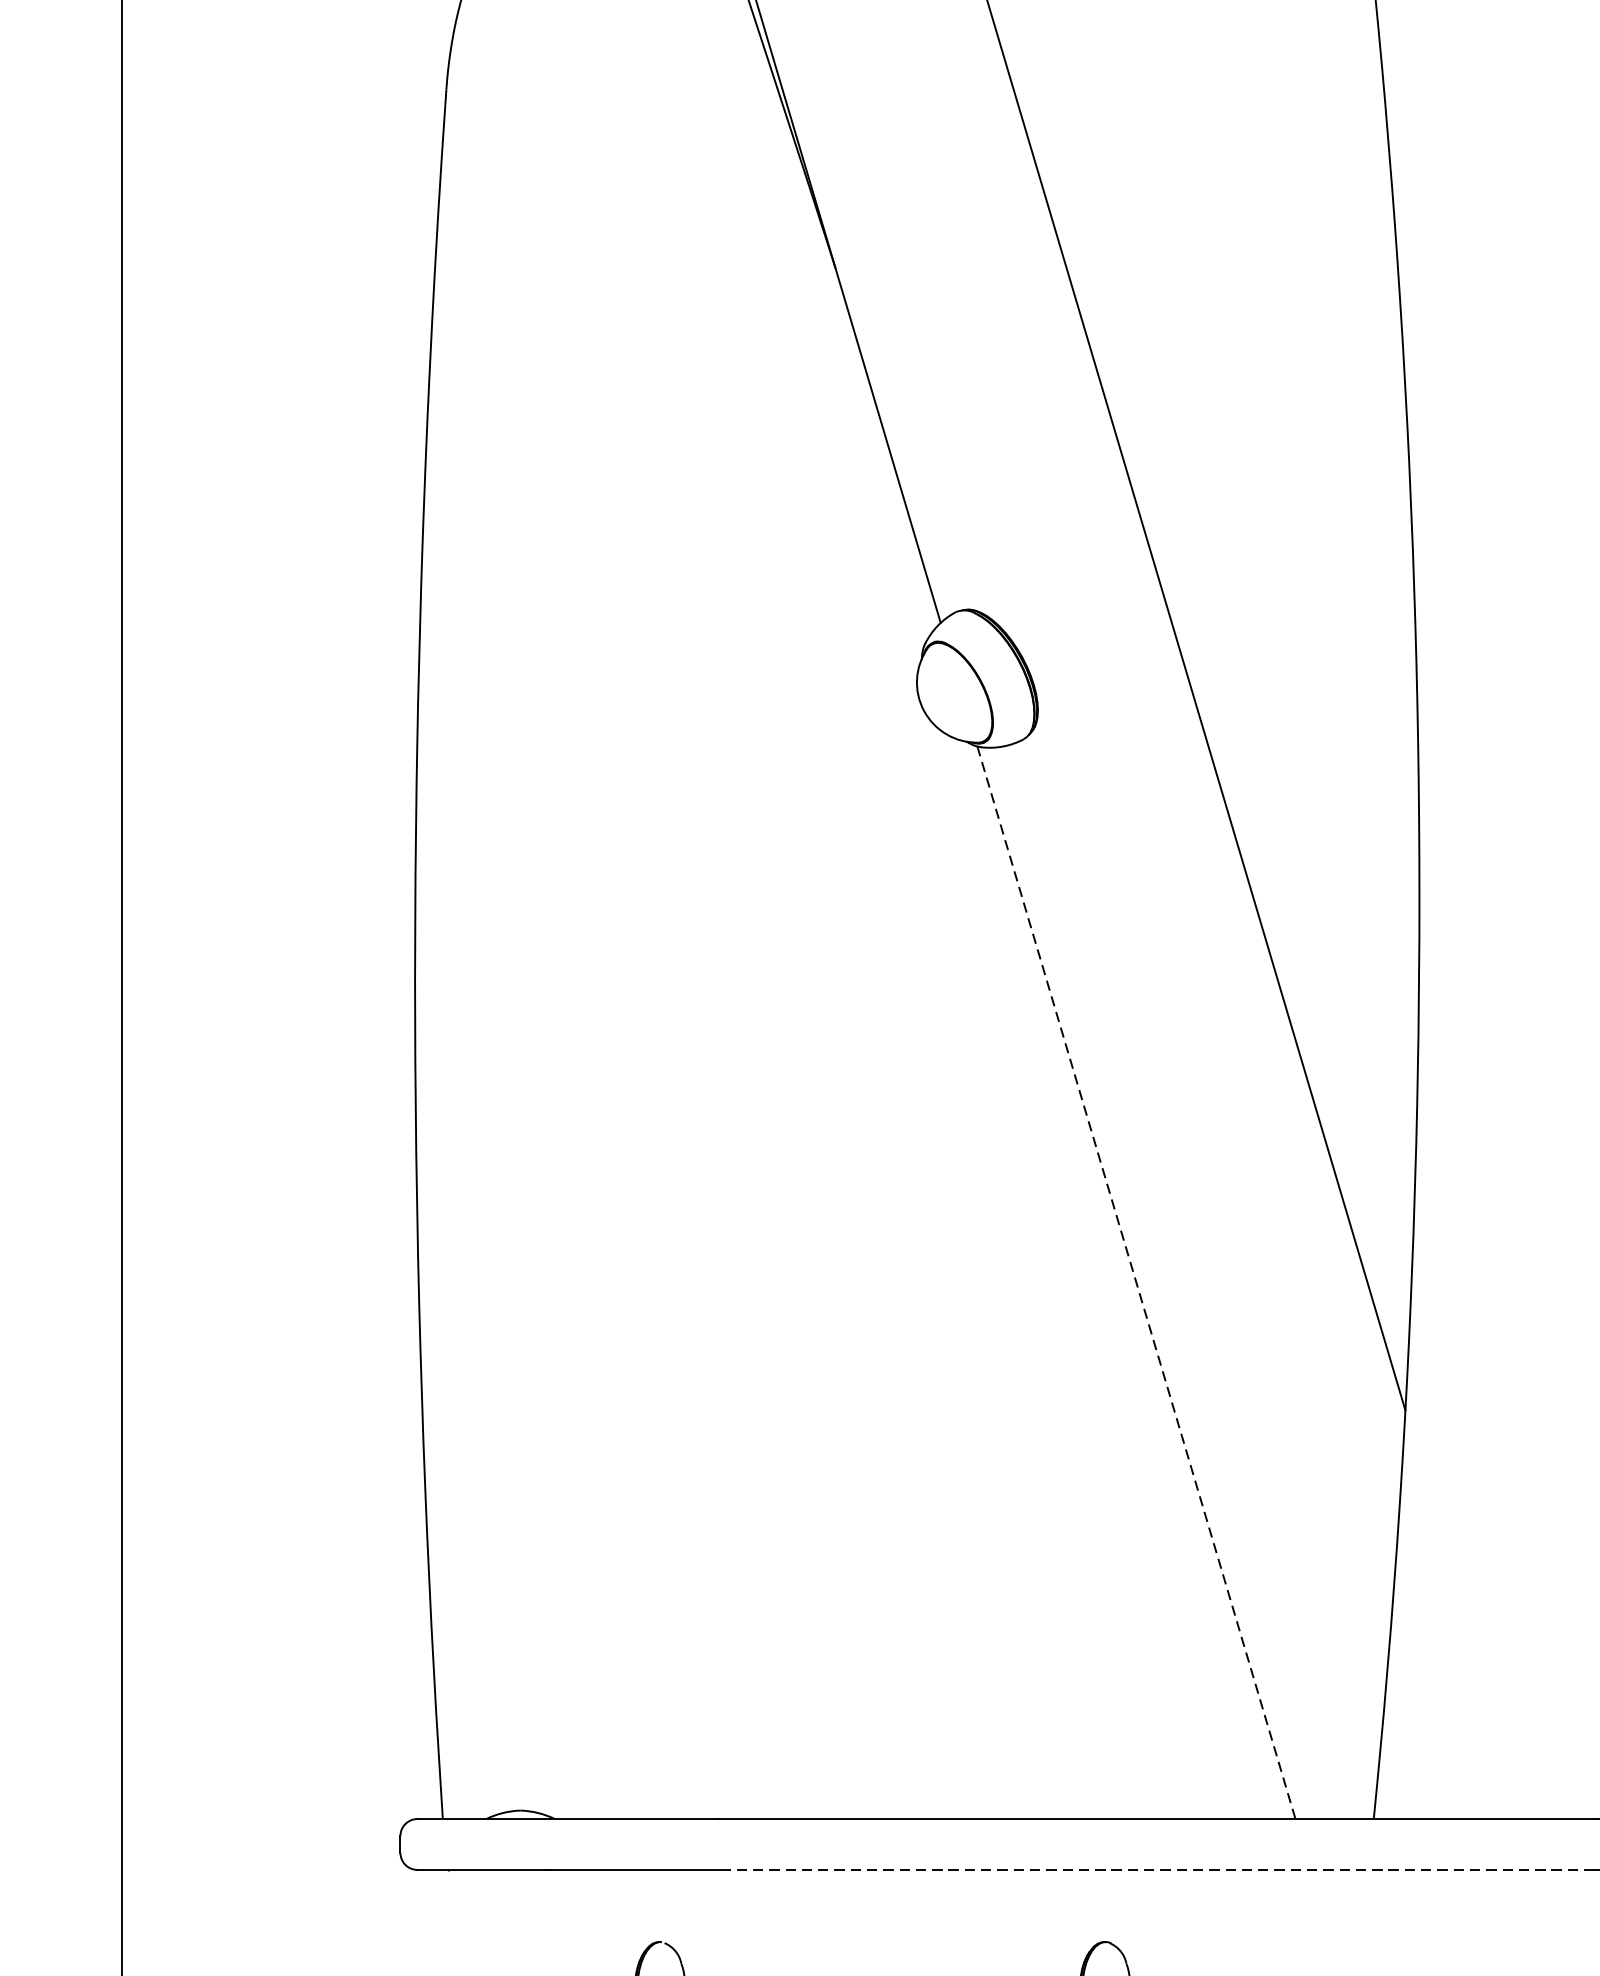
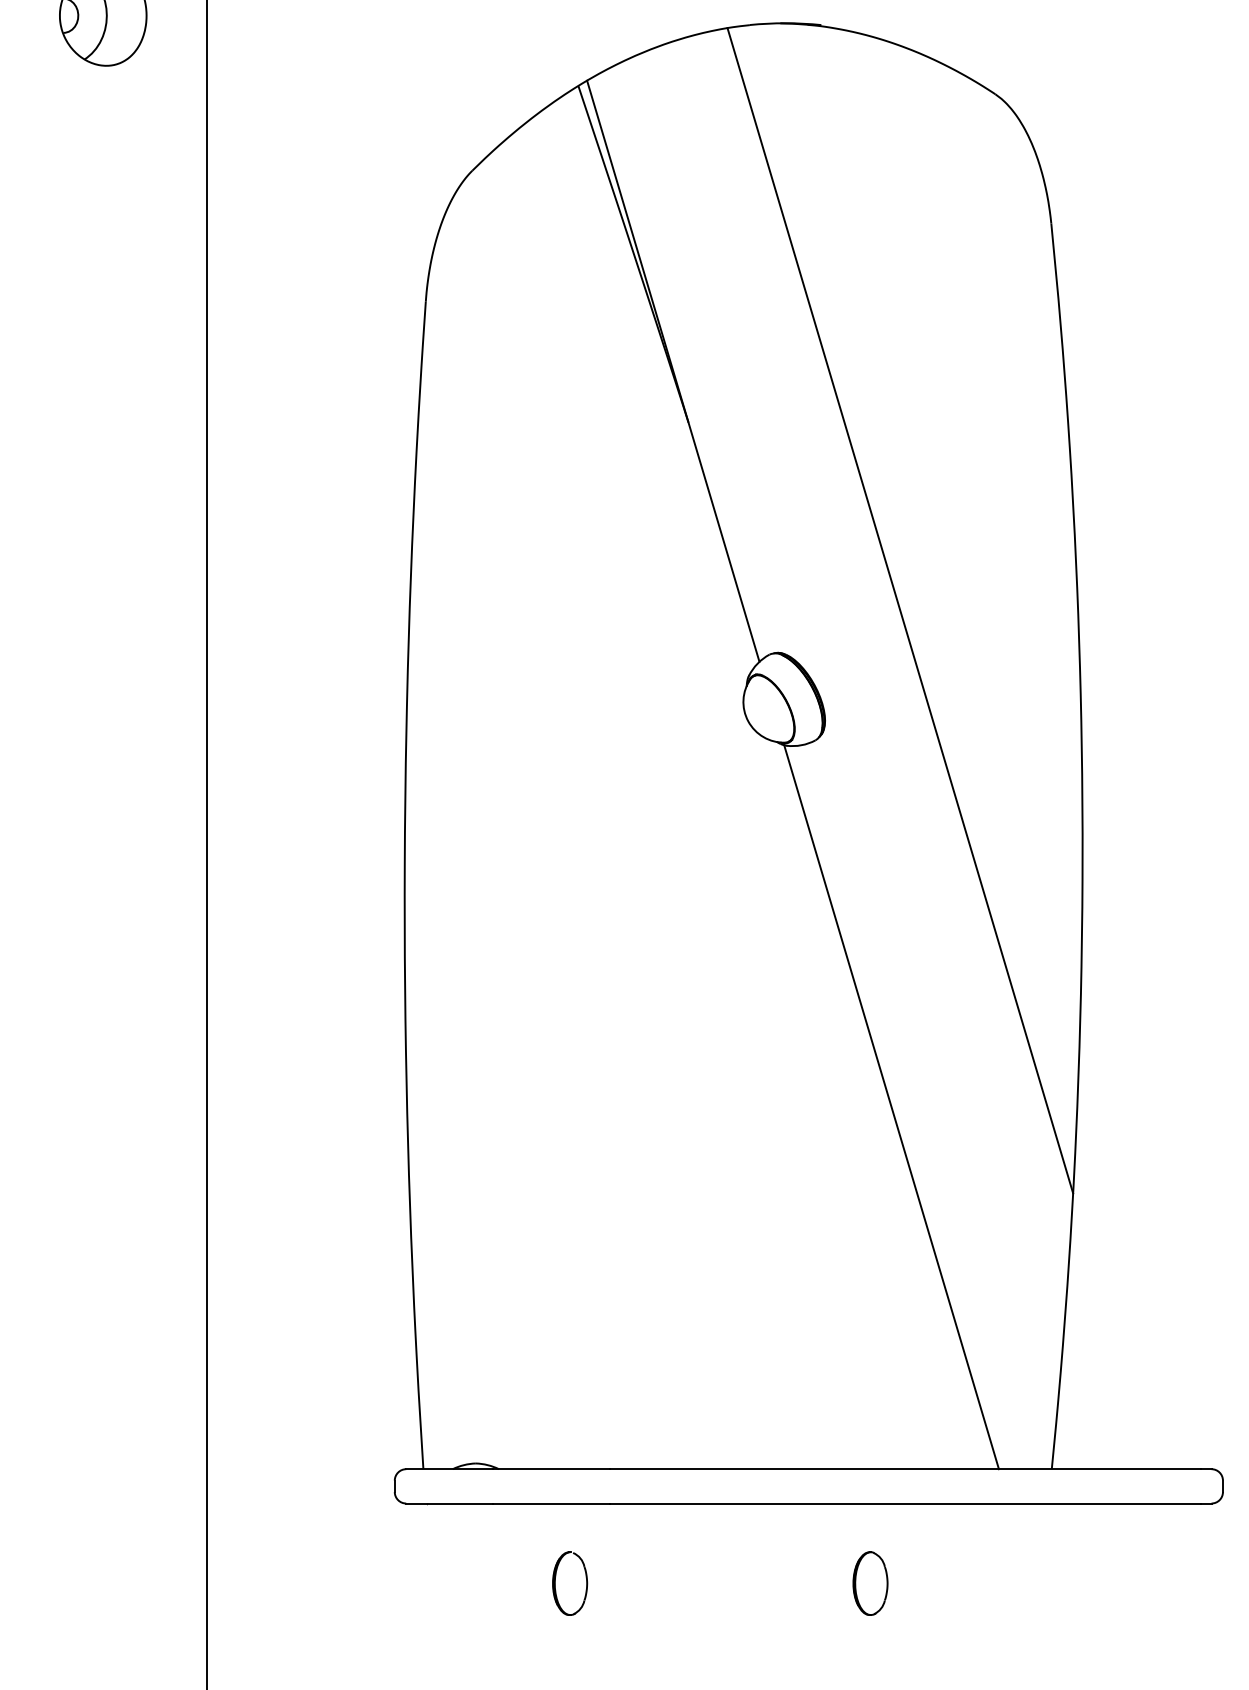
line: (1136, 1283) -> (891, 1107), dashed -> solid
line: (1155, 1869) -> (904, 1503), dashed -> solid

